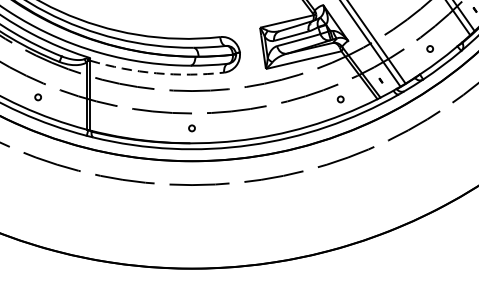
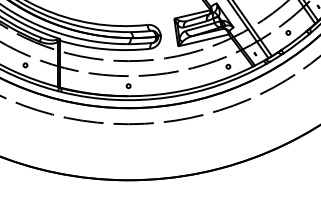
arc: (155, 73) -> (104, 49), dashed -> solid

